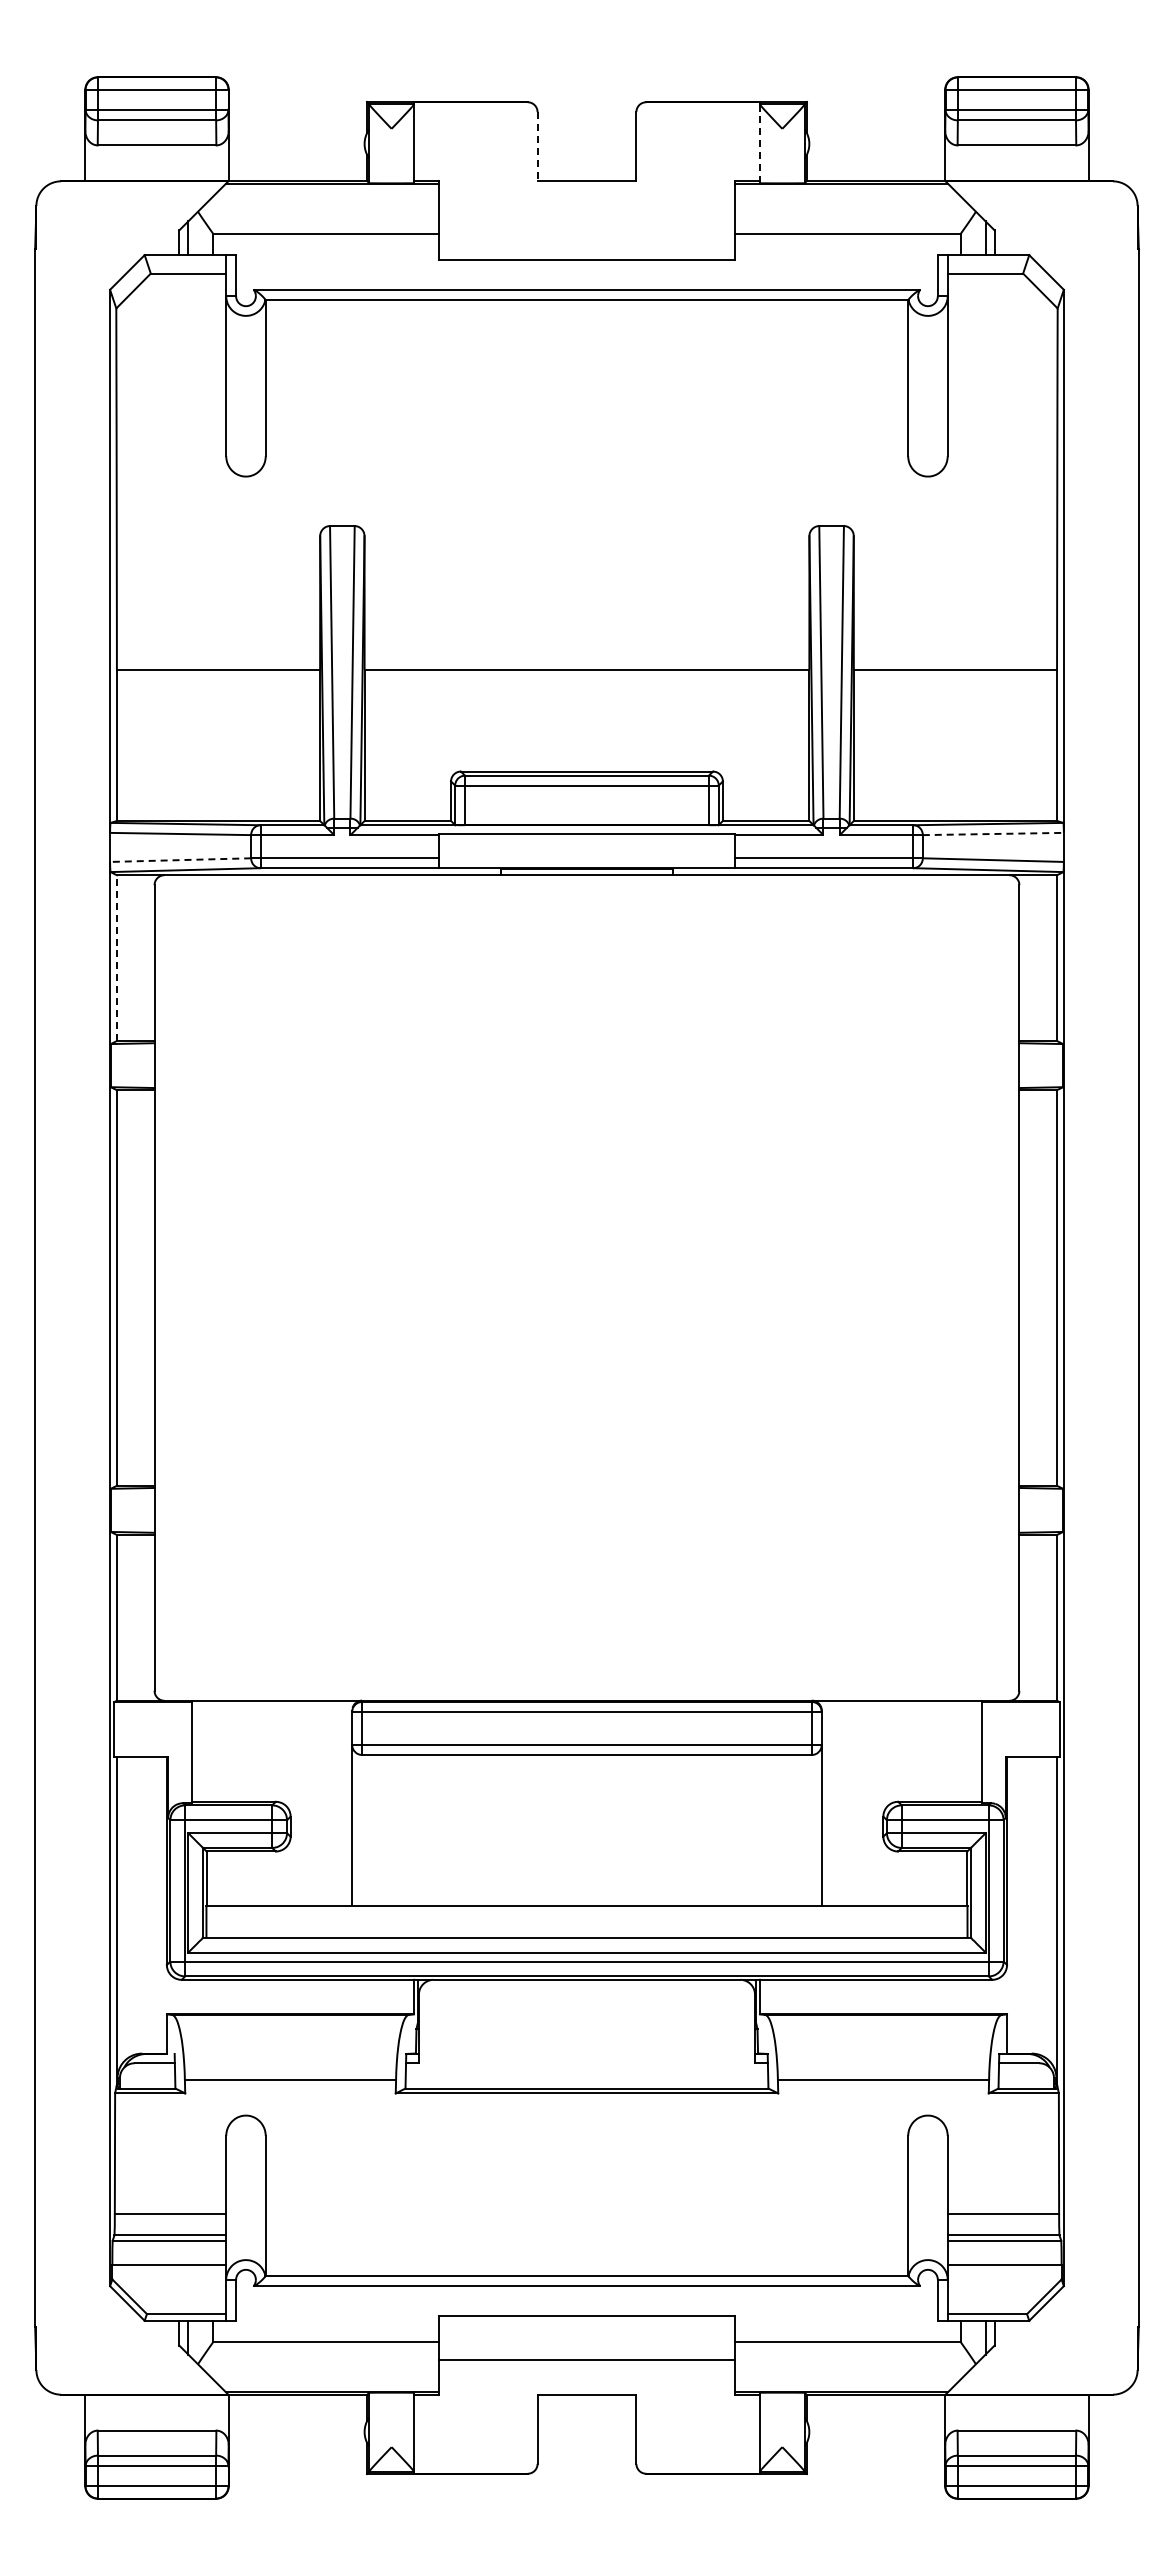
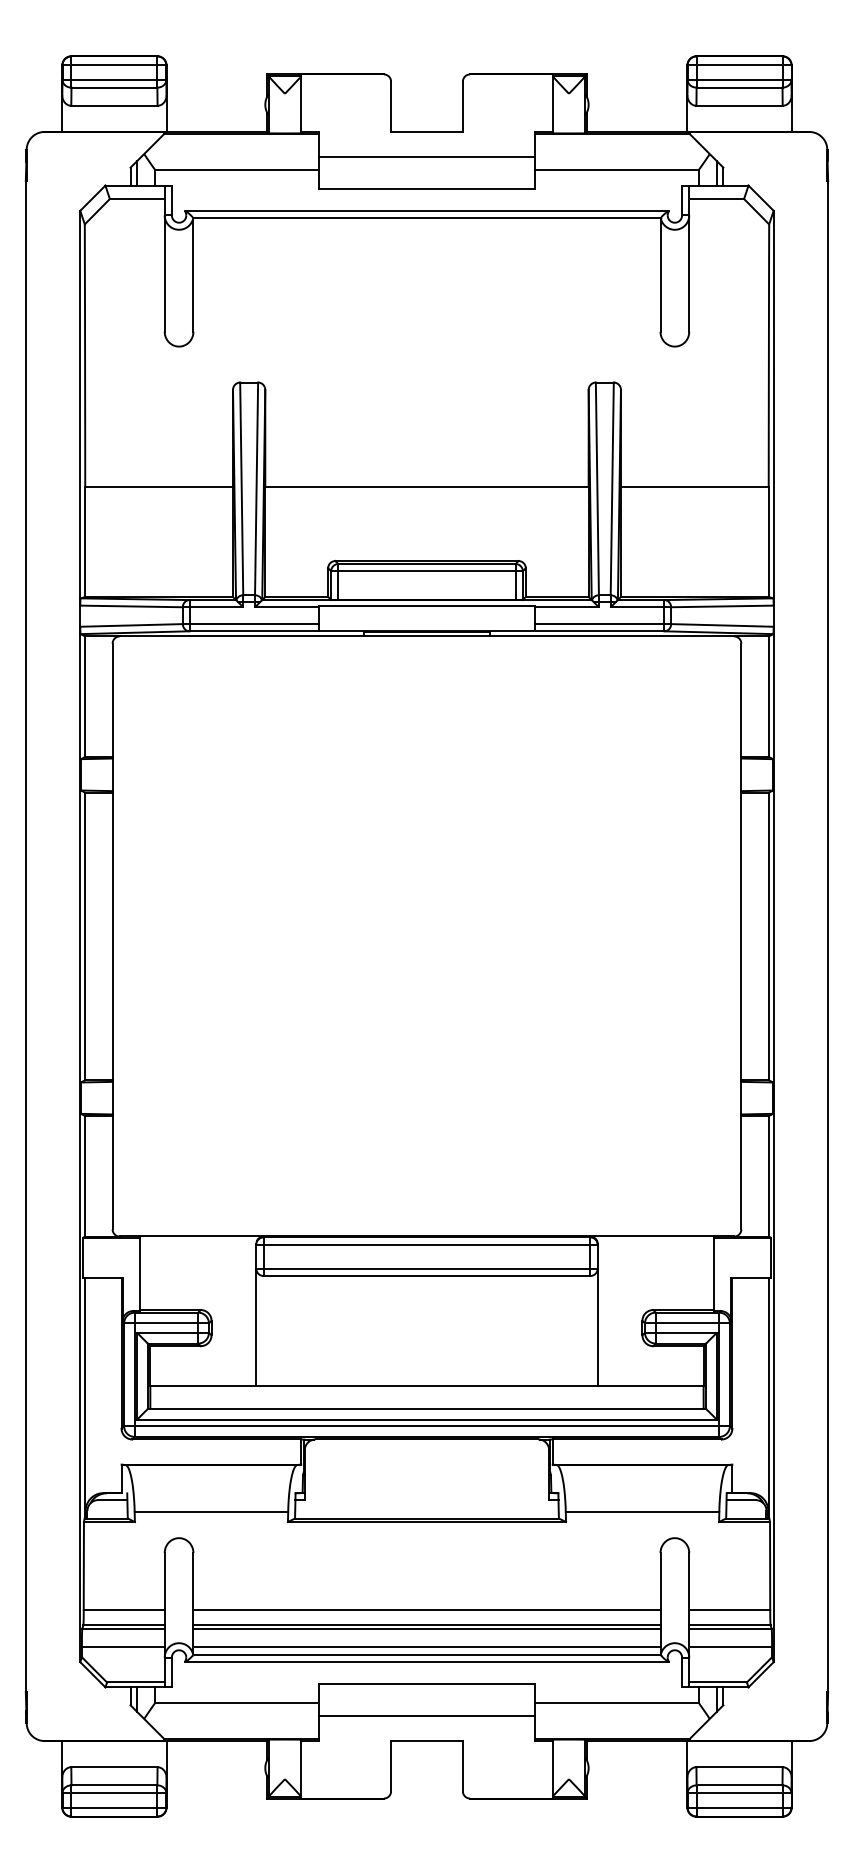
line: (759, 143) -> (552, 104), dashed -> solid
line: (537, 146) -> (391, 106), dashed -> solid
line: (586, 215) -> (426, 156), added
line: (993, 834) -> (722, 606), dashed -> solid
line: (180, 860) -> (131, 625), dashed -> solid
line: (116, 958) -> (84, 696), dashed -> solid
line: (586, 2213) -> (426, 1609), added
line: (586, 2235) -> (426, 1625), added
line: (586, 2240) -> (426, 1628), added
line: (586, 2265) -> (426, 1647), added

